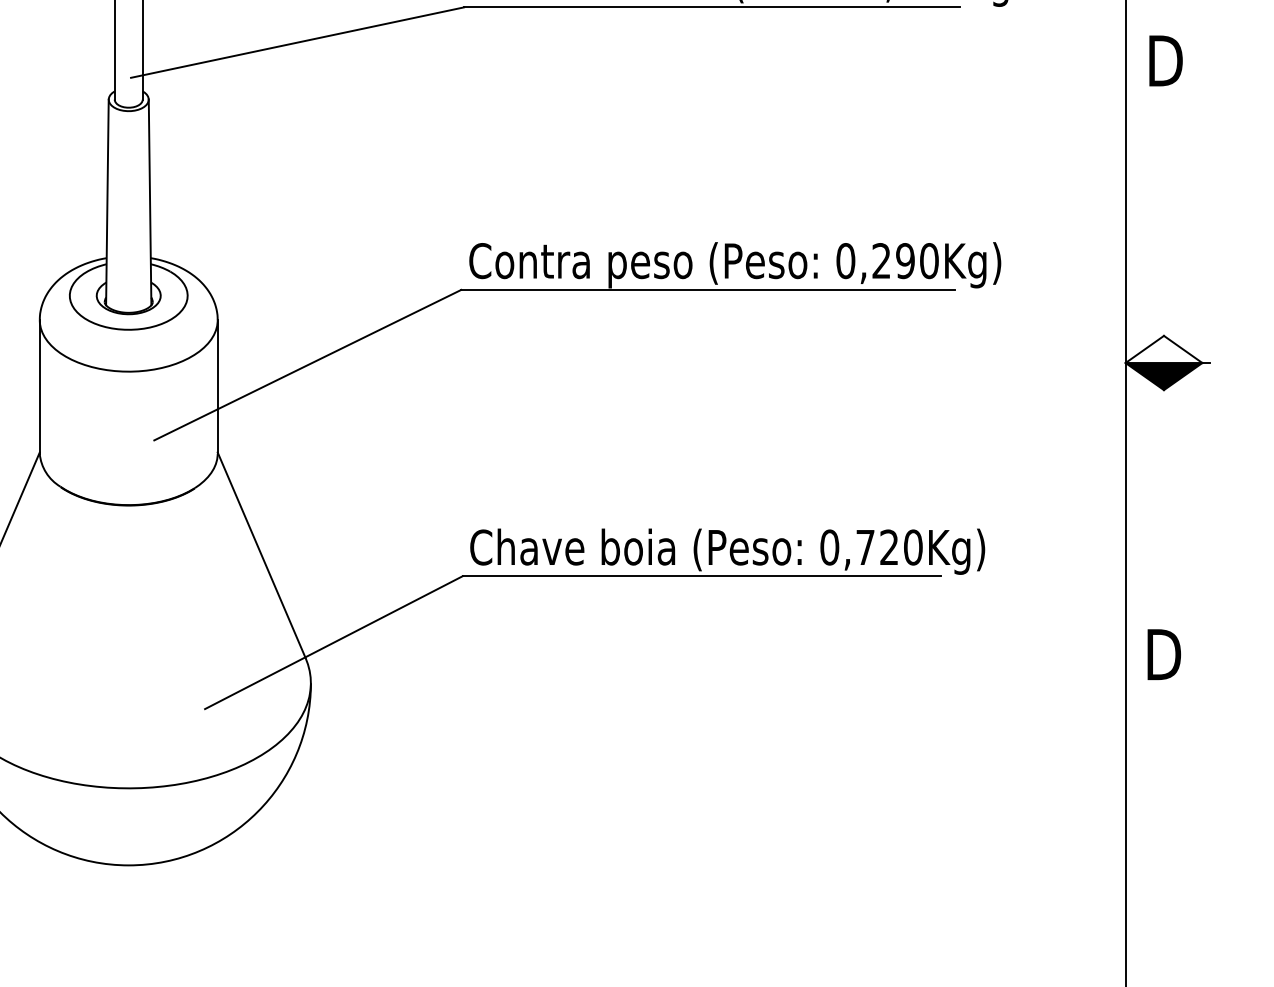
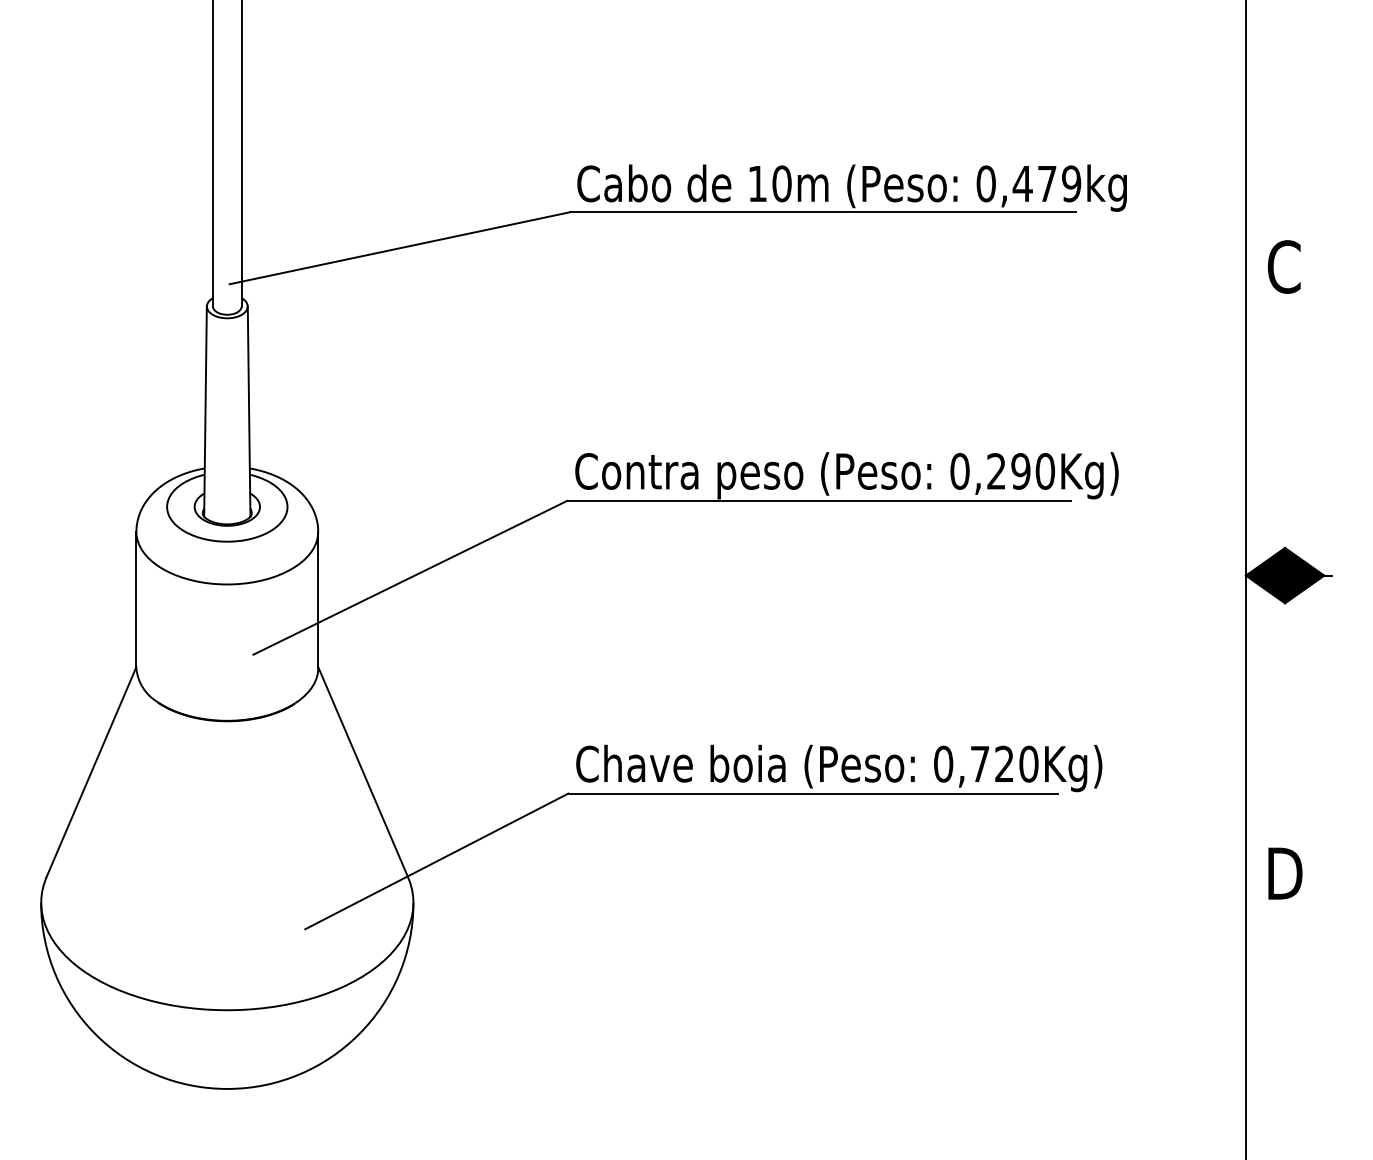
text: (1164, 60) -> (1285, 266), D -> C
fill: (1163, 349) -> (1284, 561), added

